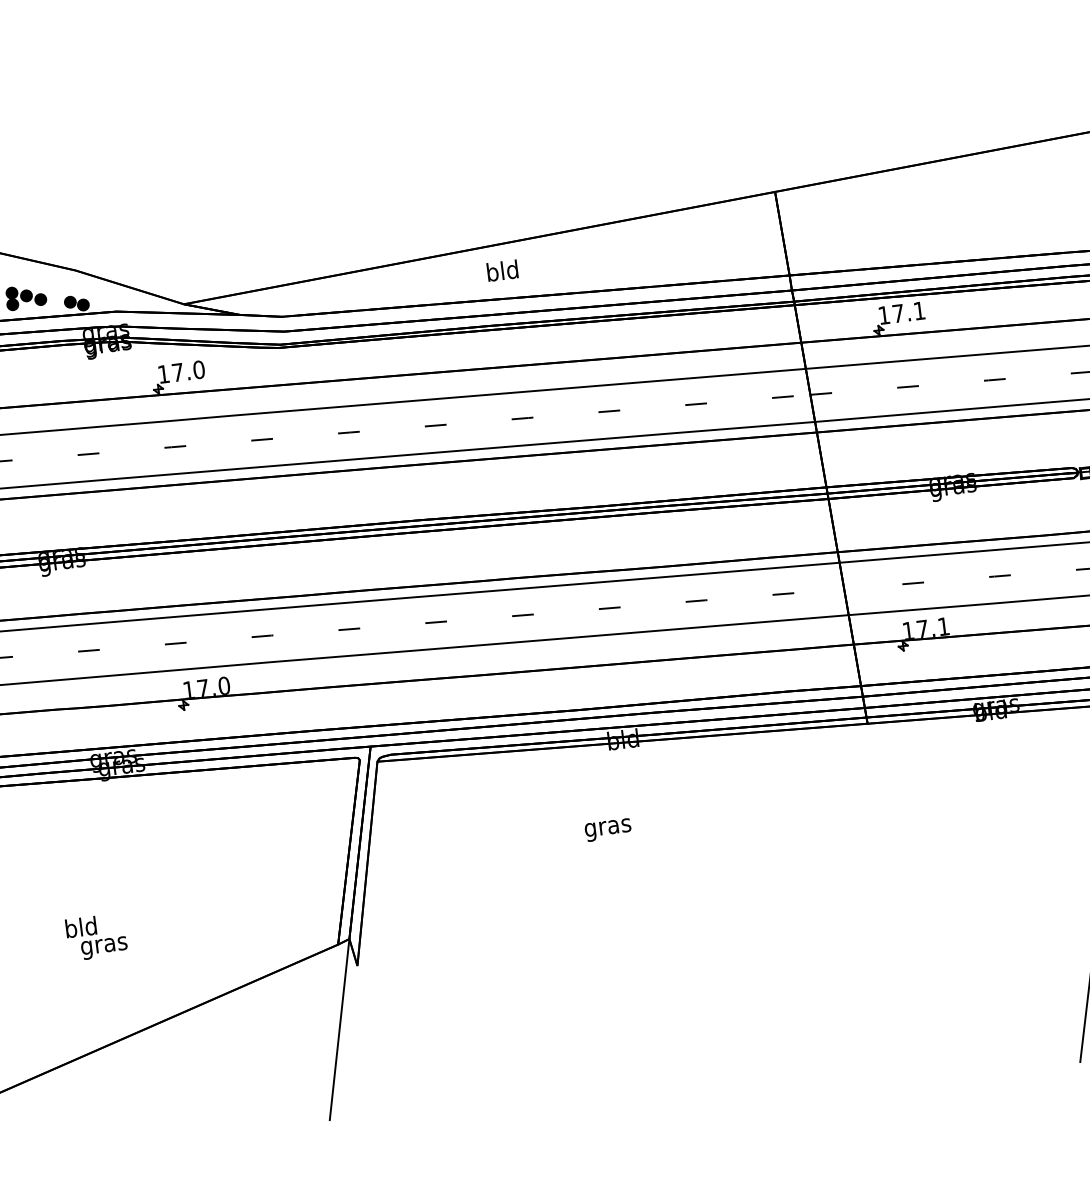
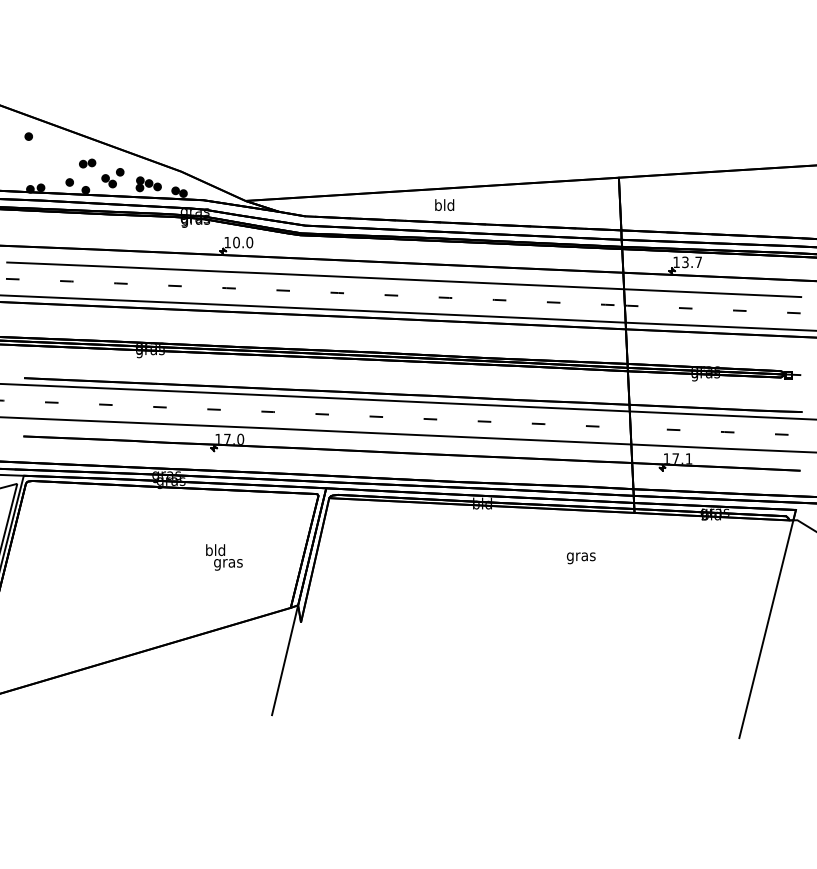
text: (908, 312) -> (691, 262), 17.1 -> 13.7
text: (177, 372) -> (236, 242), 17.0 -> 10.0
text: (608, 830) -> (581, 558), moved
text: (96, 937) -> (224, 557), moved

